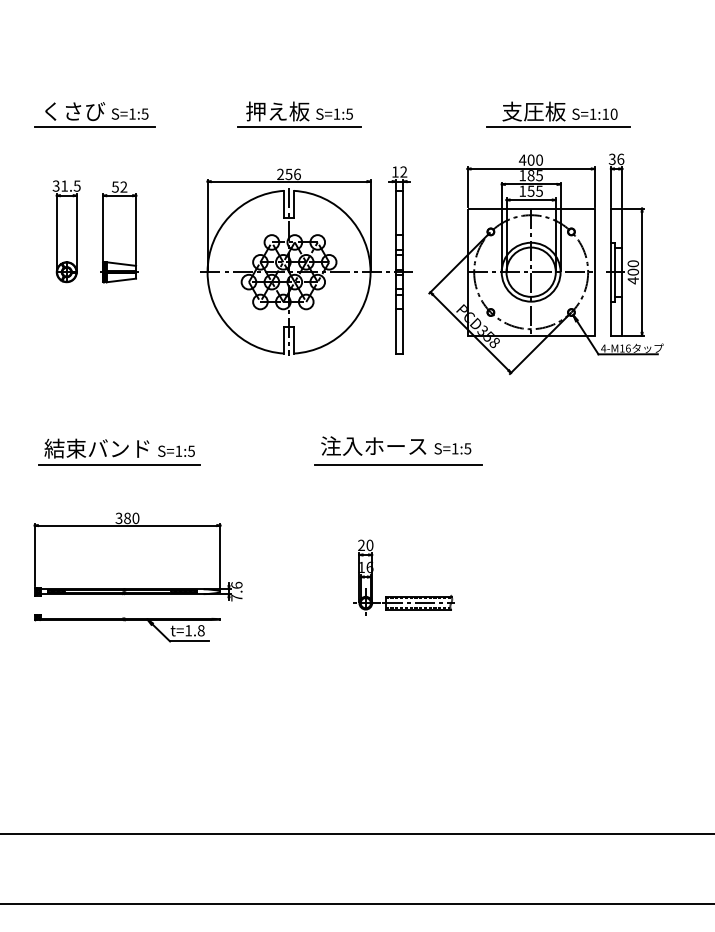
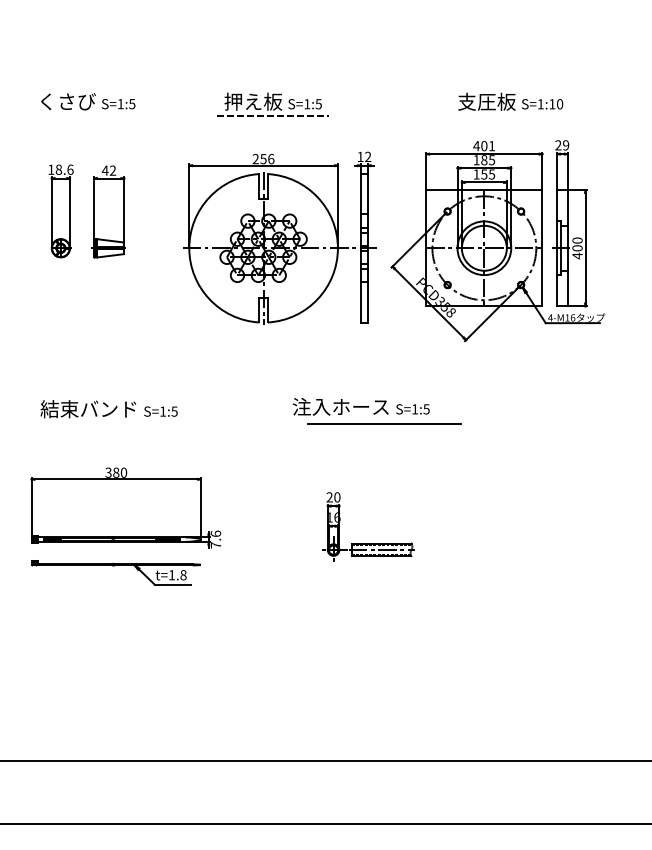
line: (95, 127) -> (87, 116), removed
line: (300, 127) -> (274, 116), solid -> dashed
line: (558, 127) -> (509, 116), removed
text: (539, 159) -> (491, 145), 400 -> 401
text: (616, 159) -> (562, 145), 36 -> 29
text: (66, 185) -> (60, 169), 31.5 -> 18.6
text: (115, 186) -> (105, 170), 52 -> 42
line: (119, 464) -> (108, 423), removed
line: (398, 464) -> (384, 423), moved

